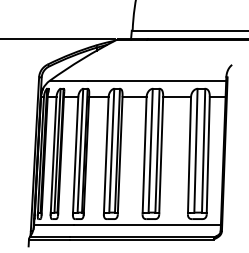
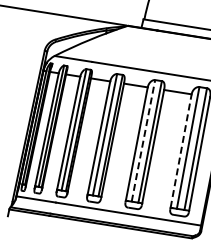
line: (150, 150) -> (143, 140), solid -> dashed
line: (189, 154) -> (181, 150), solid -> dashed

